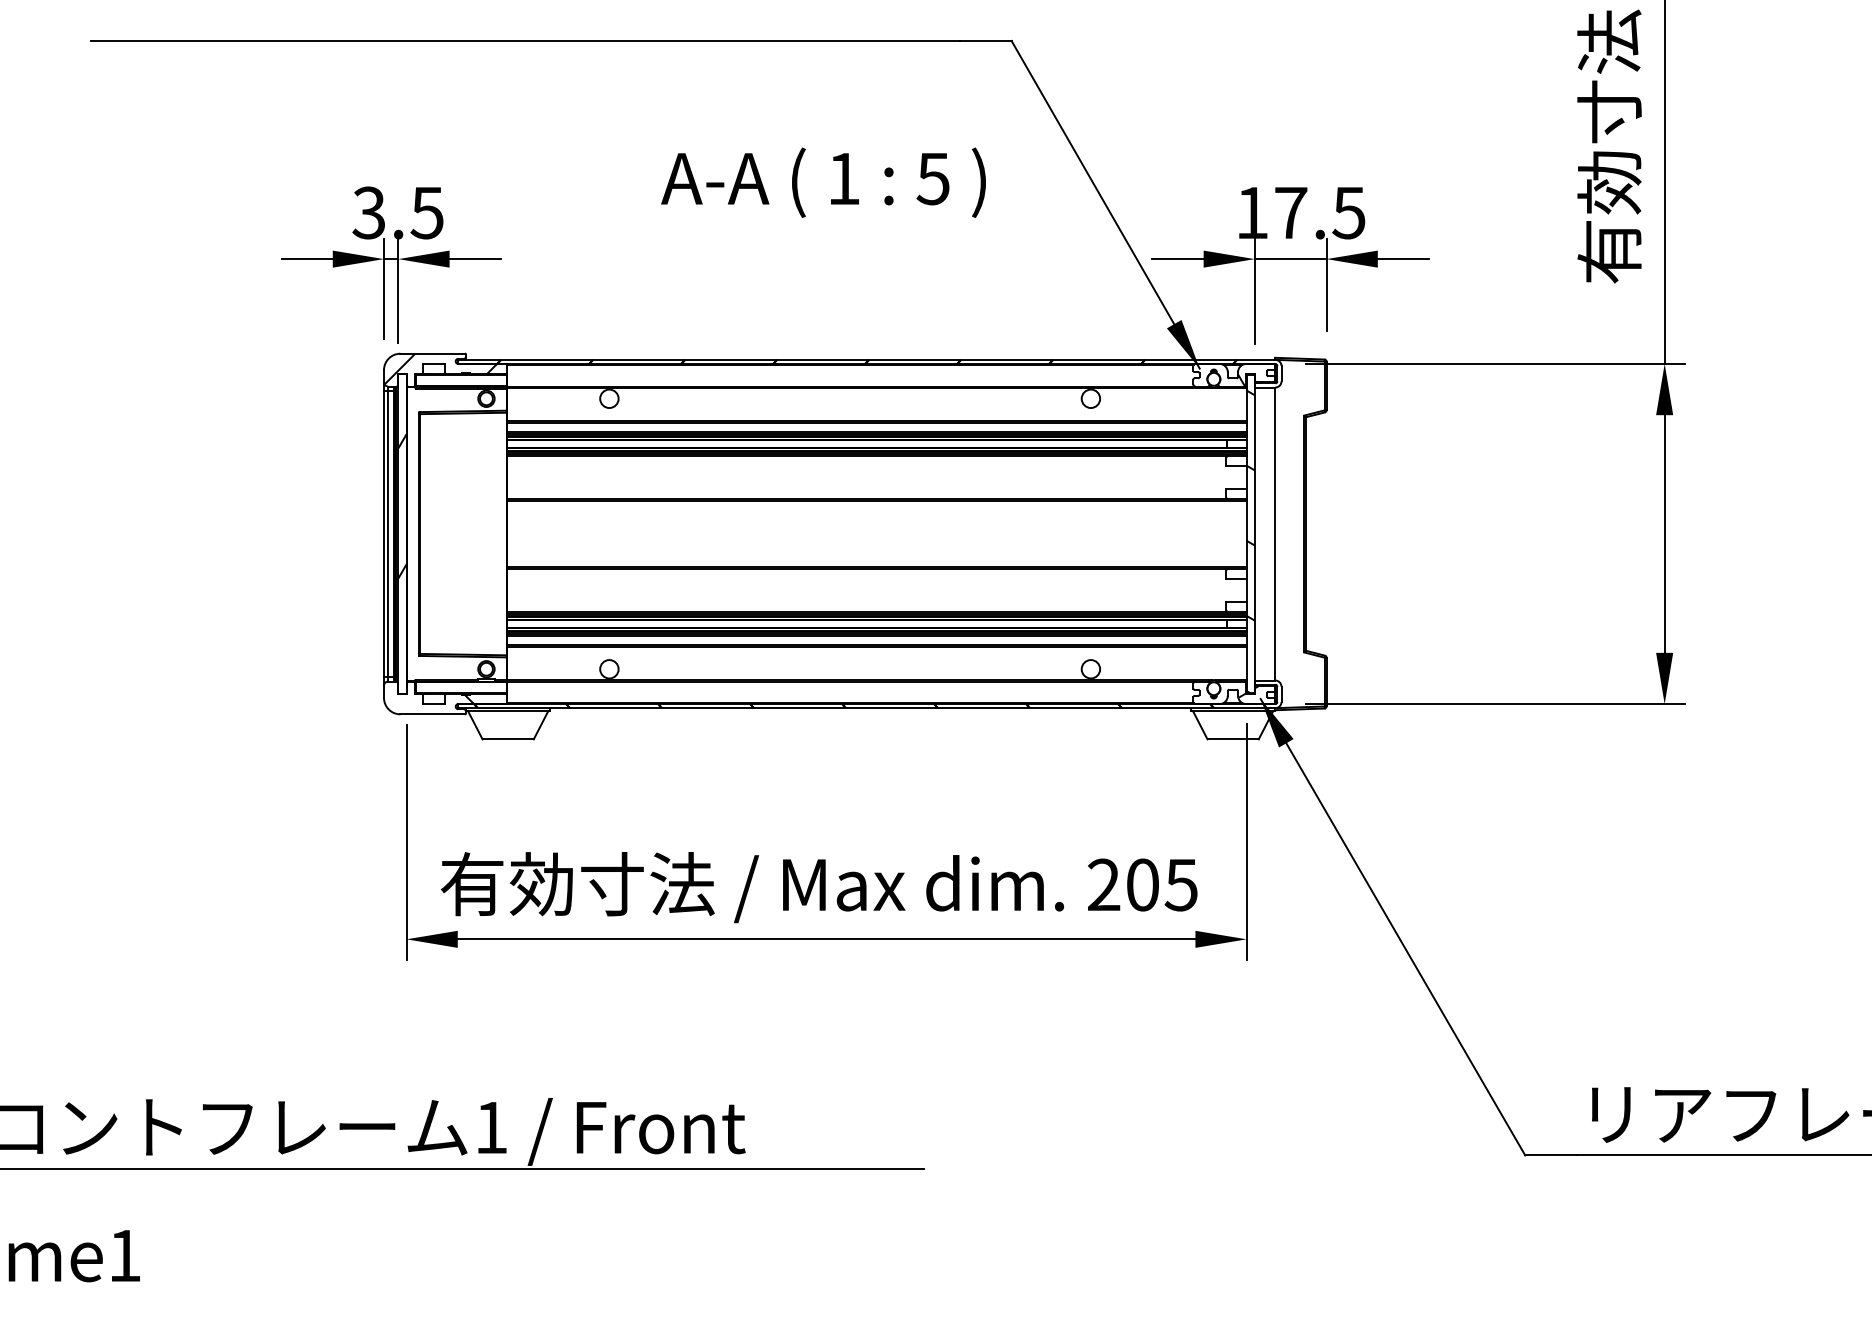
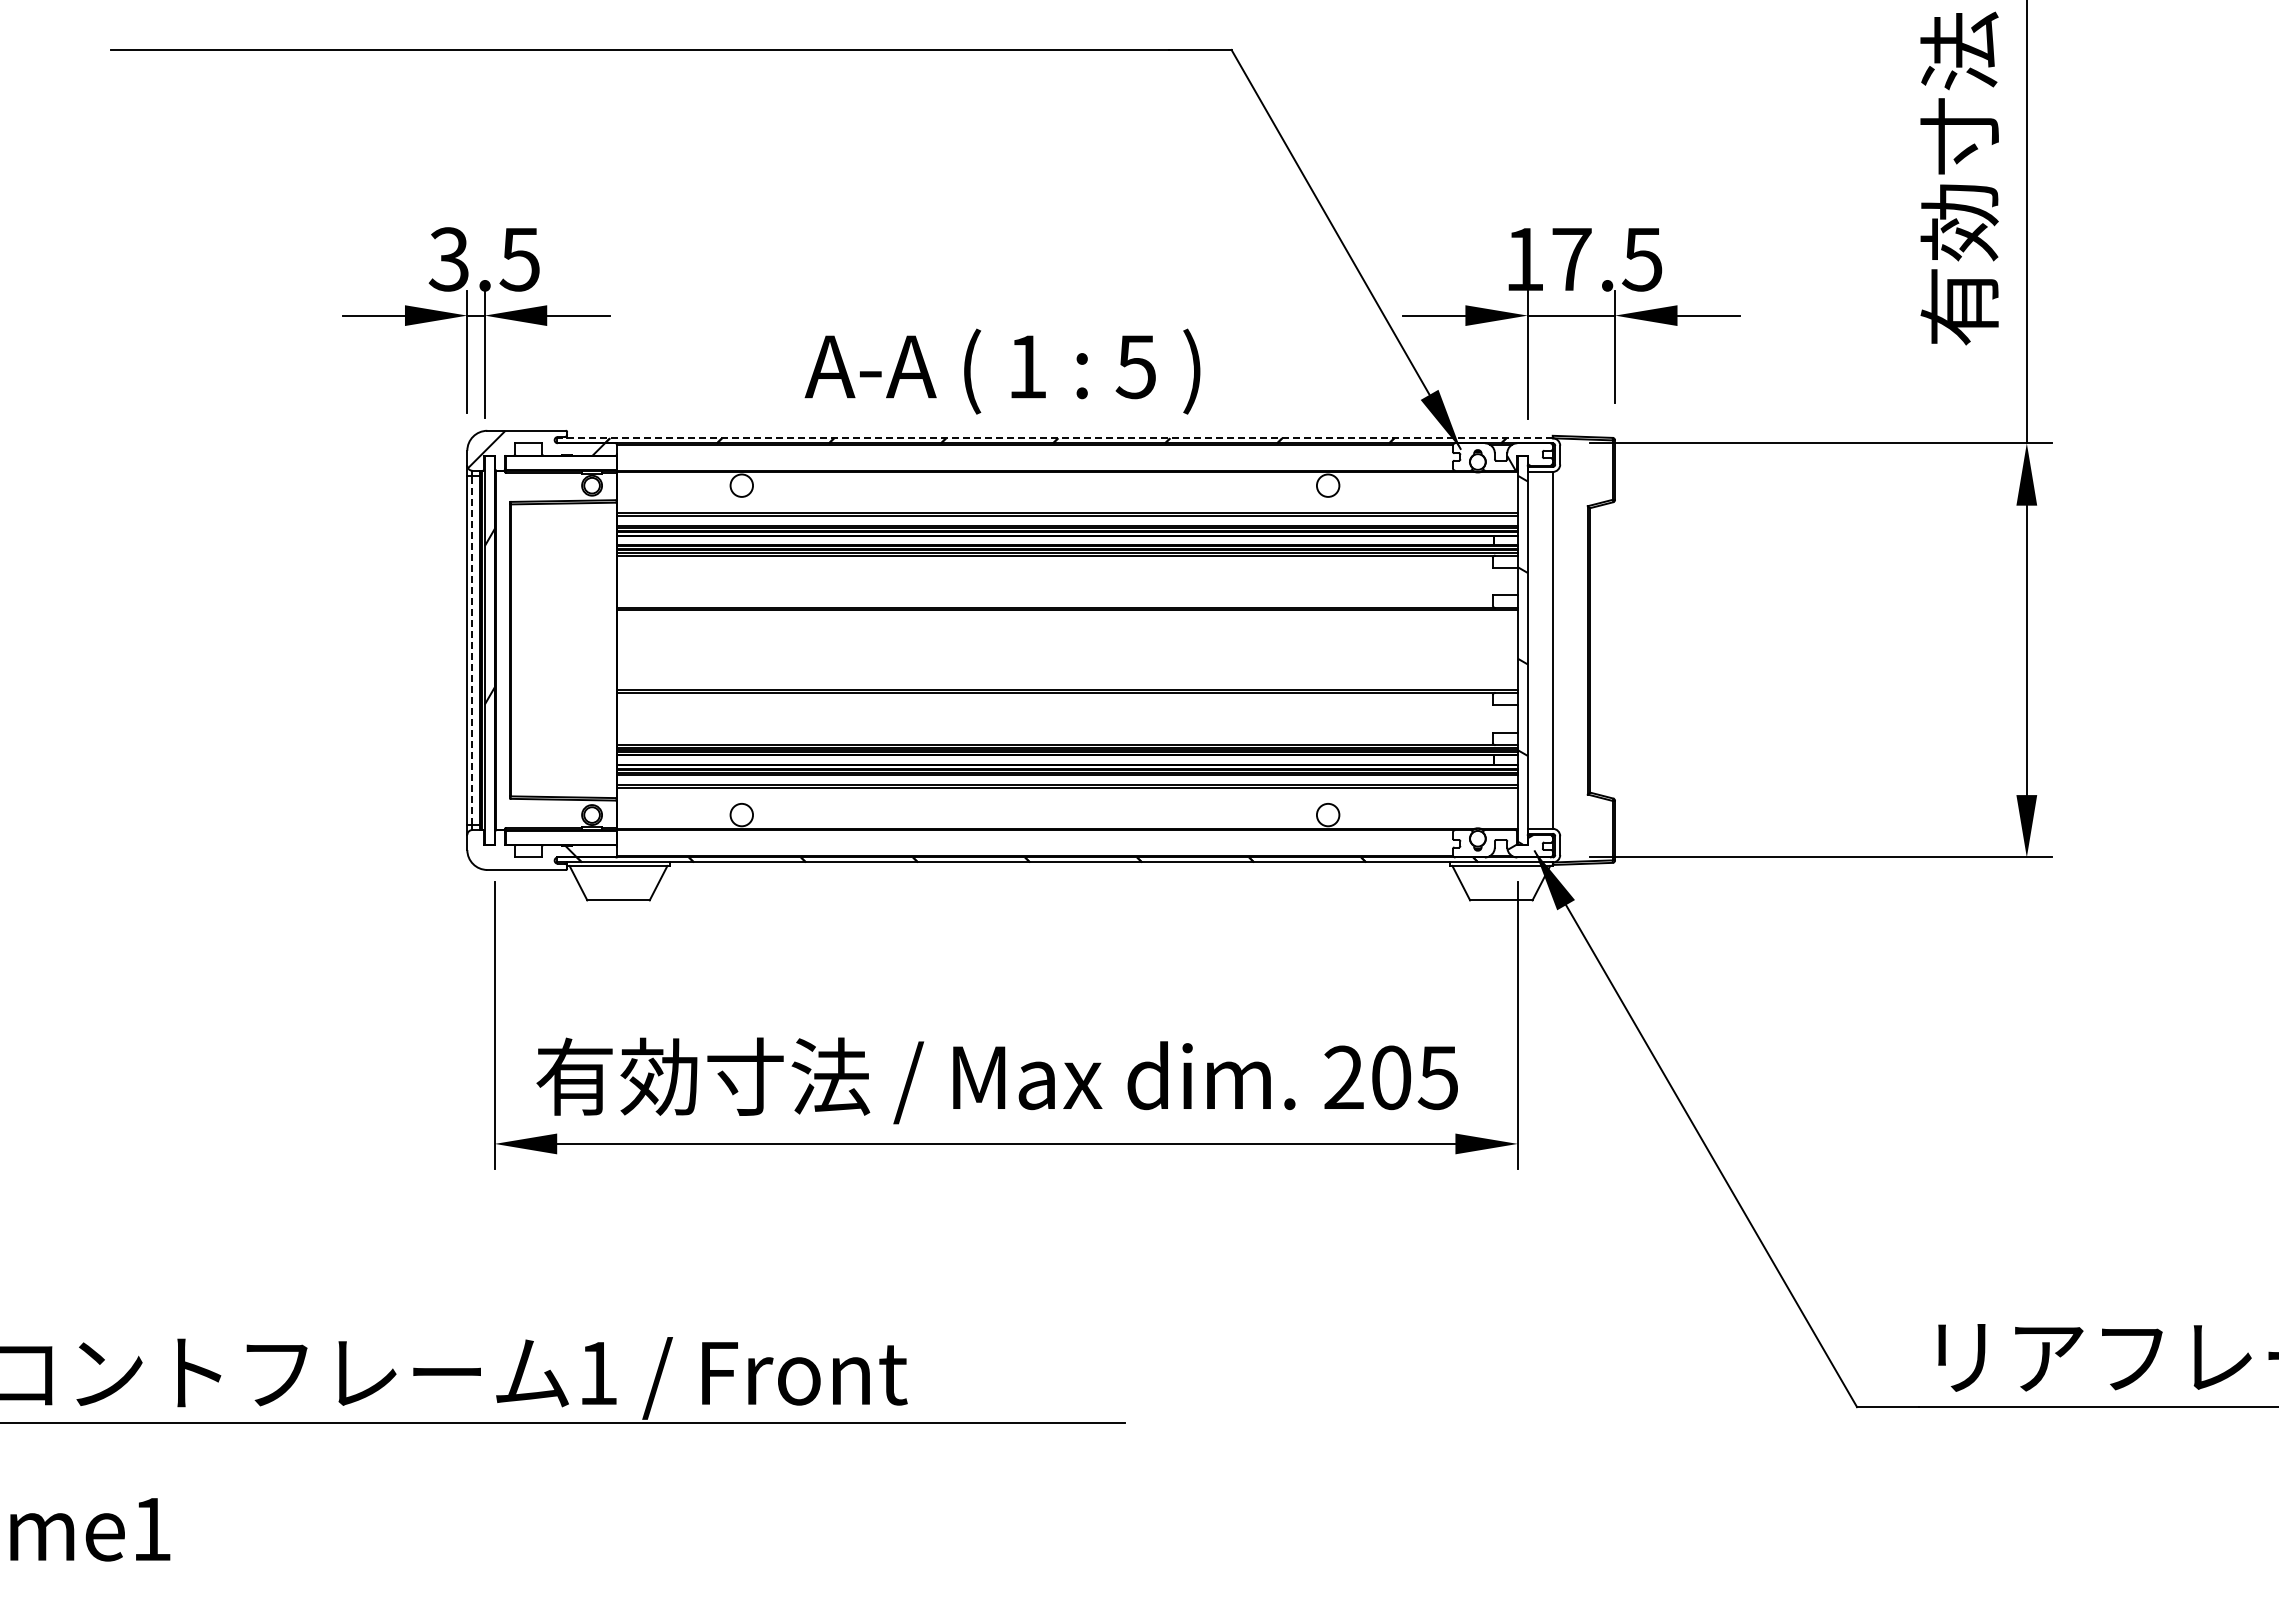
text: (823, 182) -> (1002, 371), moved
line: (866, 360) -> (1054, 438), solid -> dashed
line: (388, 534) -> (472, 650), solid -> dashed

